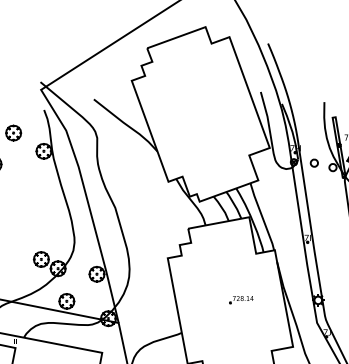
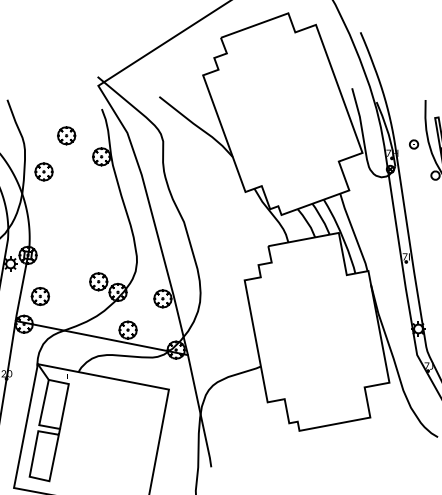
part: (314, 163) -> (414, 144), moved
part: (241, 299) -> (329, 328), removed

